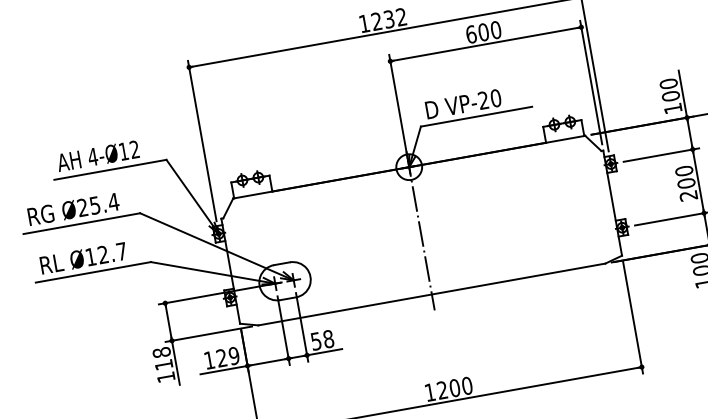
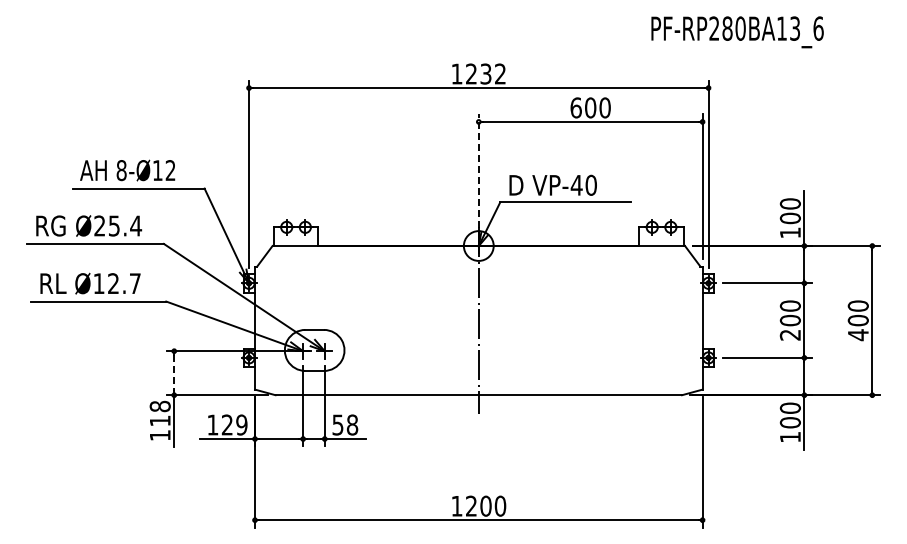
text: (483, 99) -> (576, 184), VP-20 -> VP-40
line: (398, 107) -> (478, 176), solid -> dashed
text: (92, 157) -> (121, 170), 4-Ø12 -> 8-Ø12
line: (168, 322) -> (174, 373), solid -> dashed

